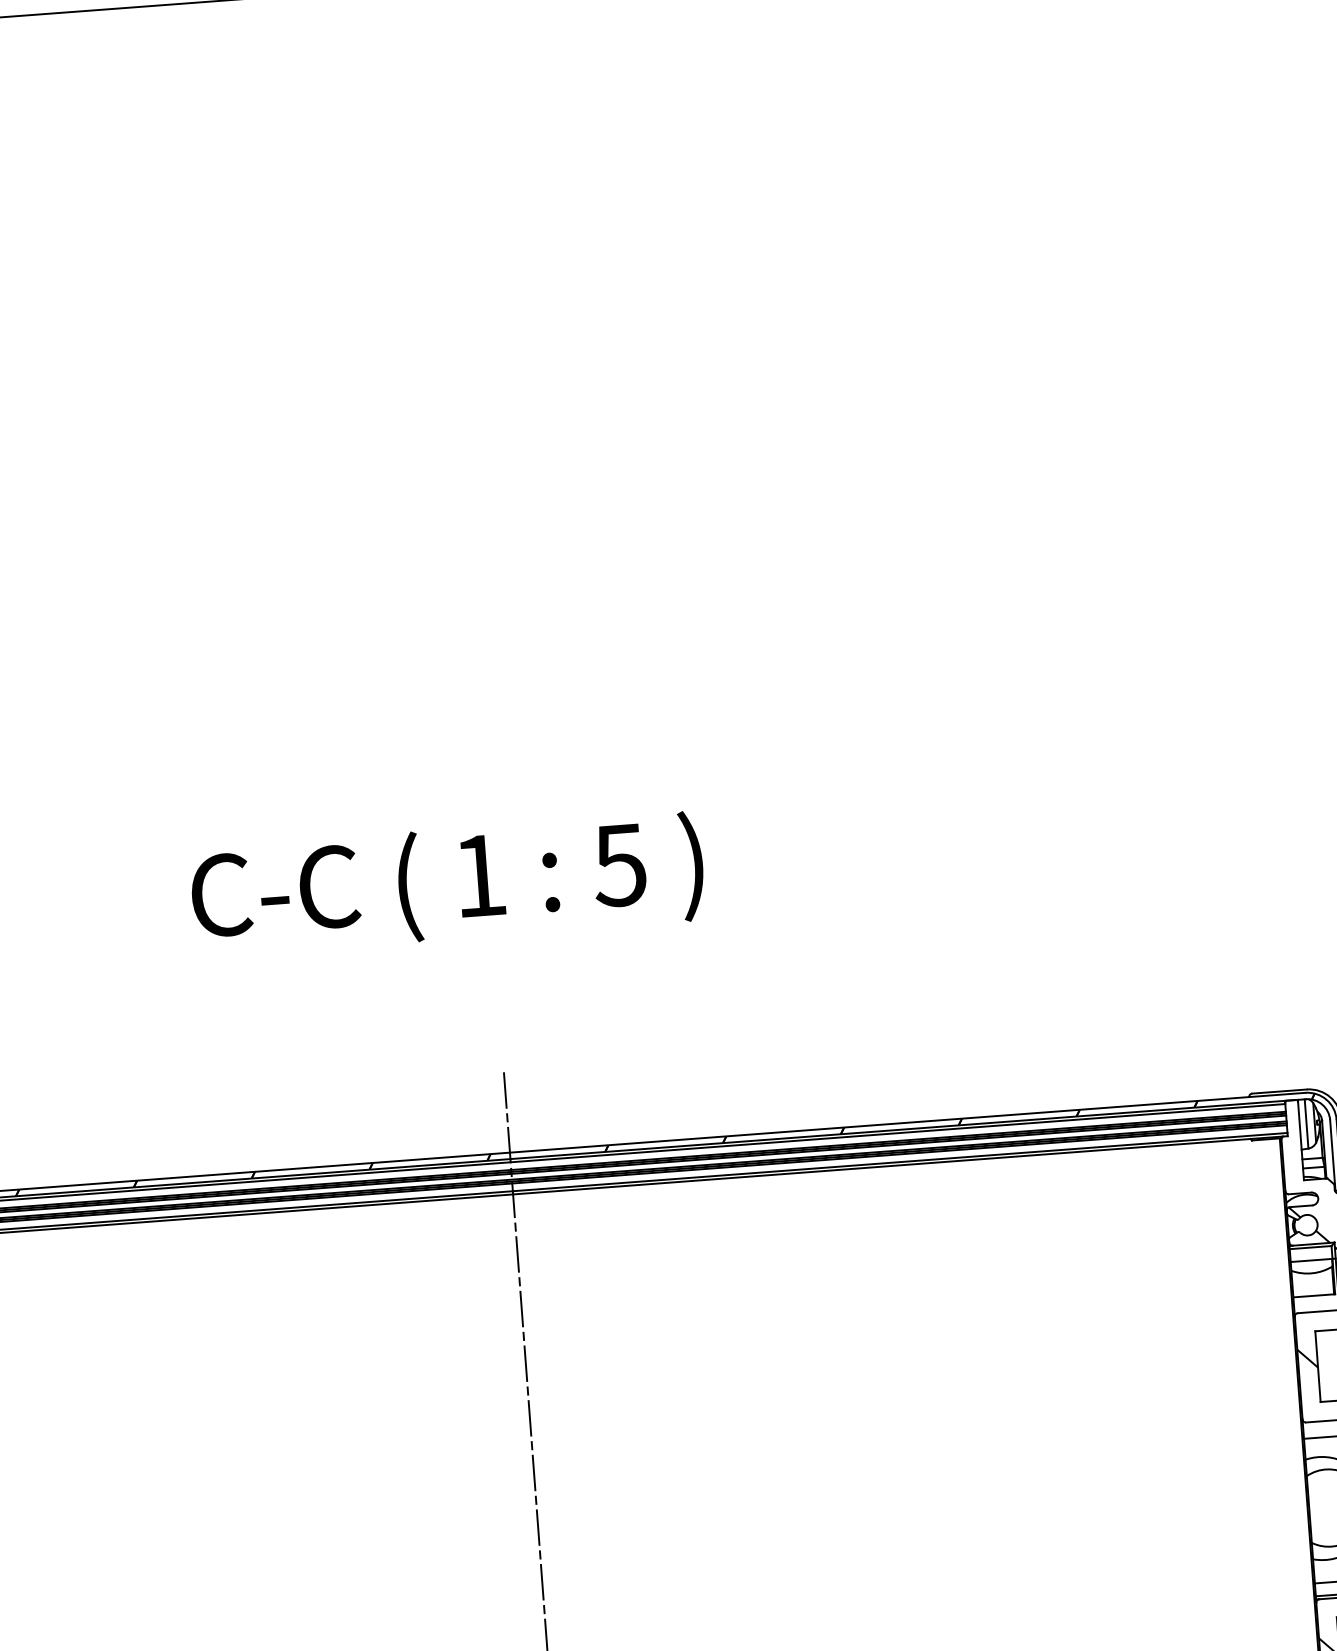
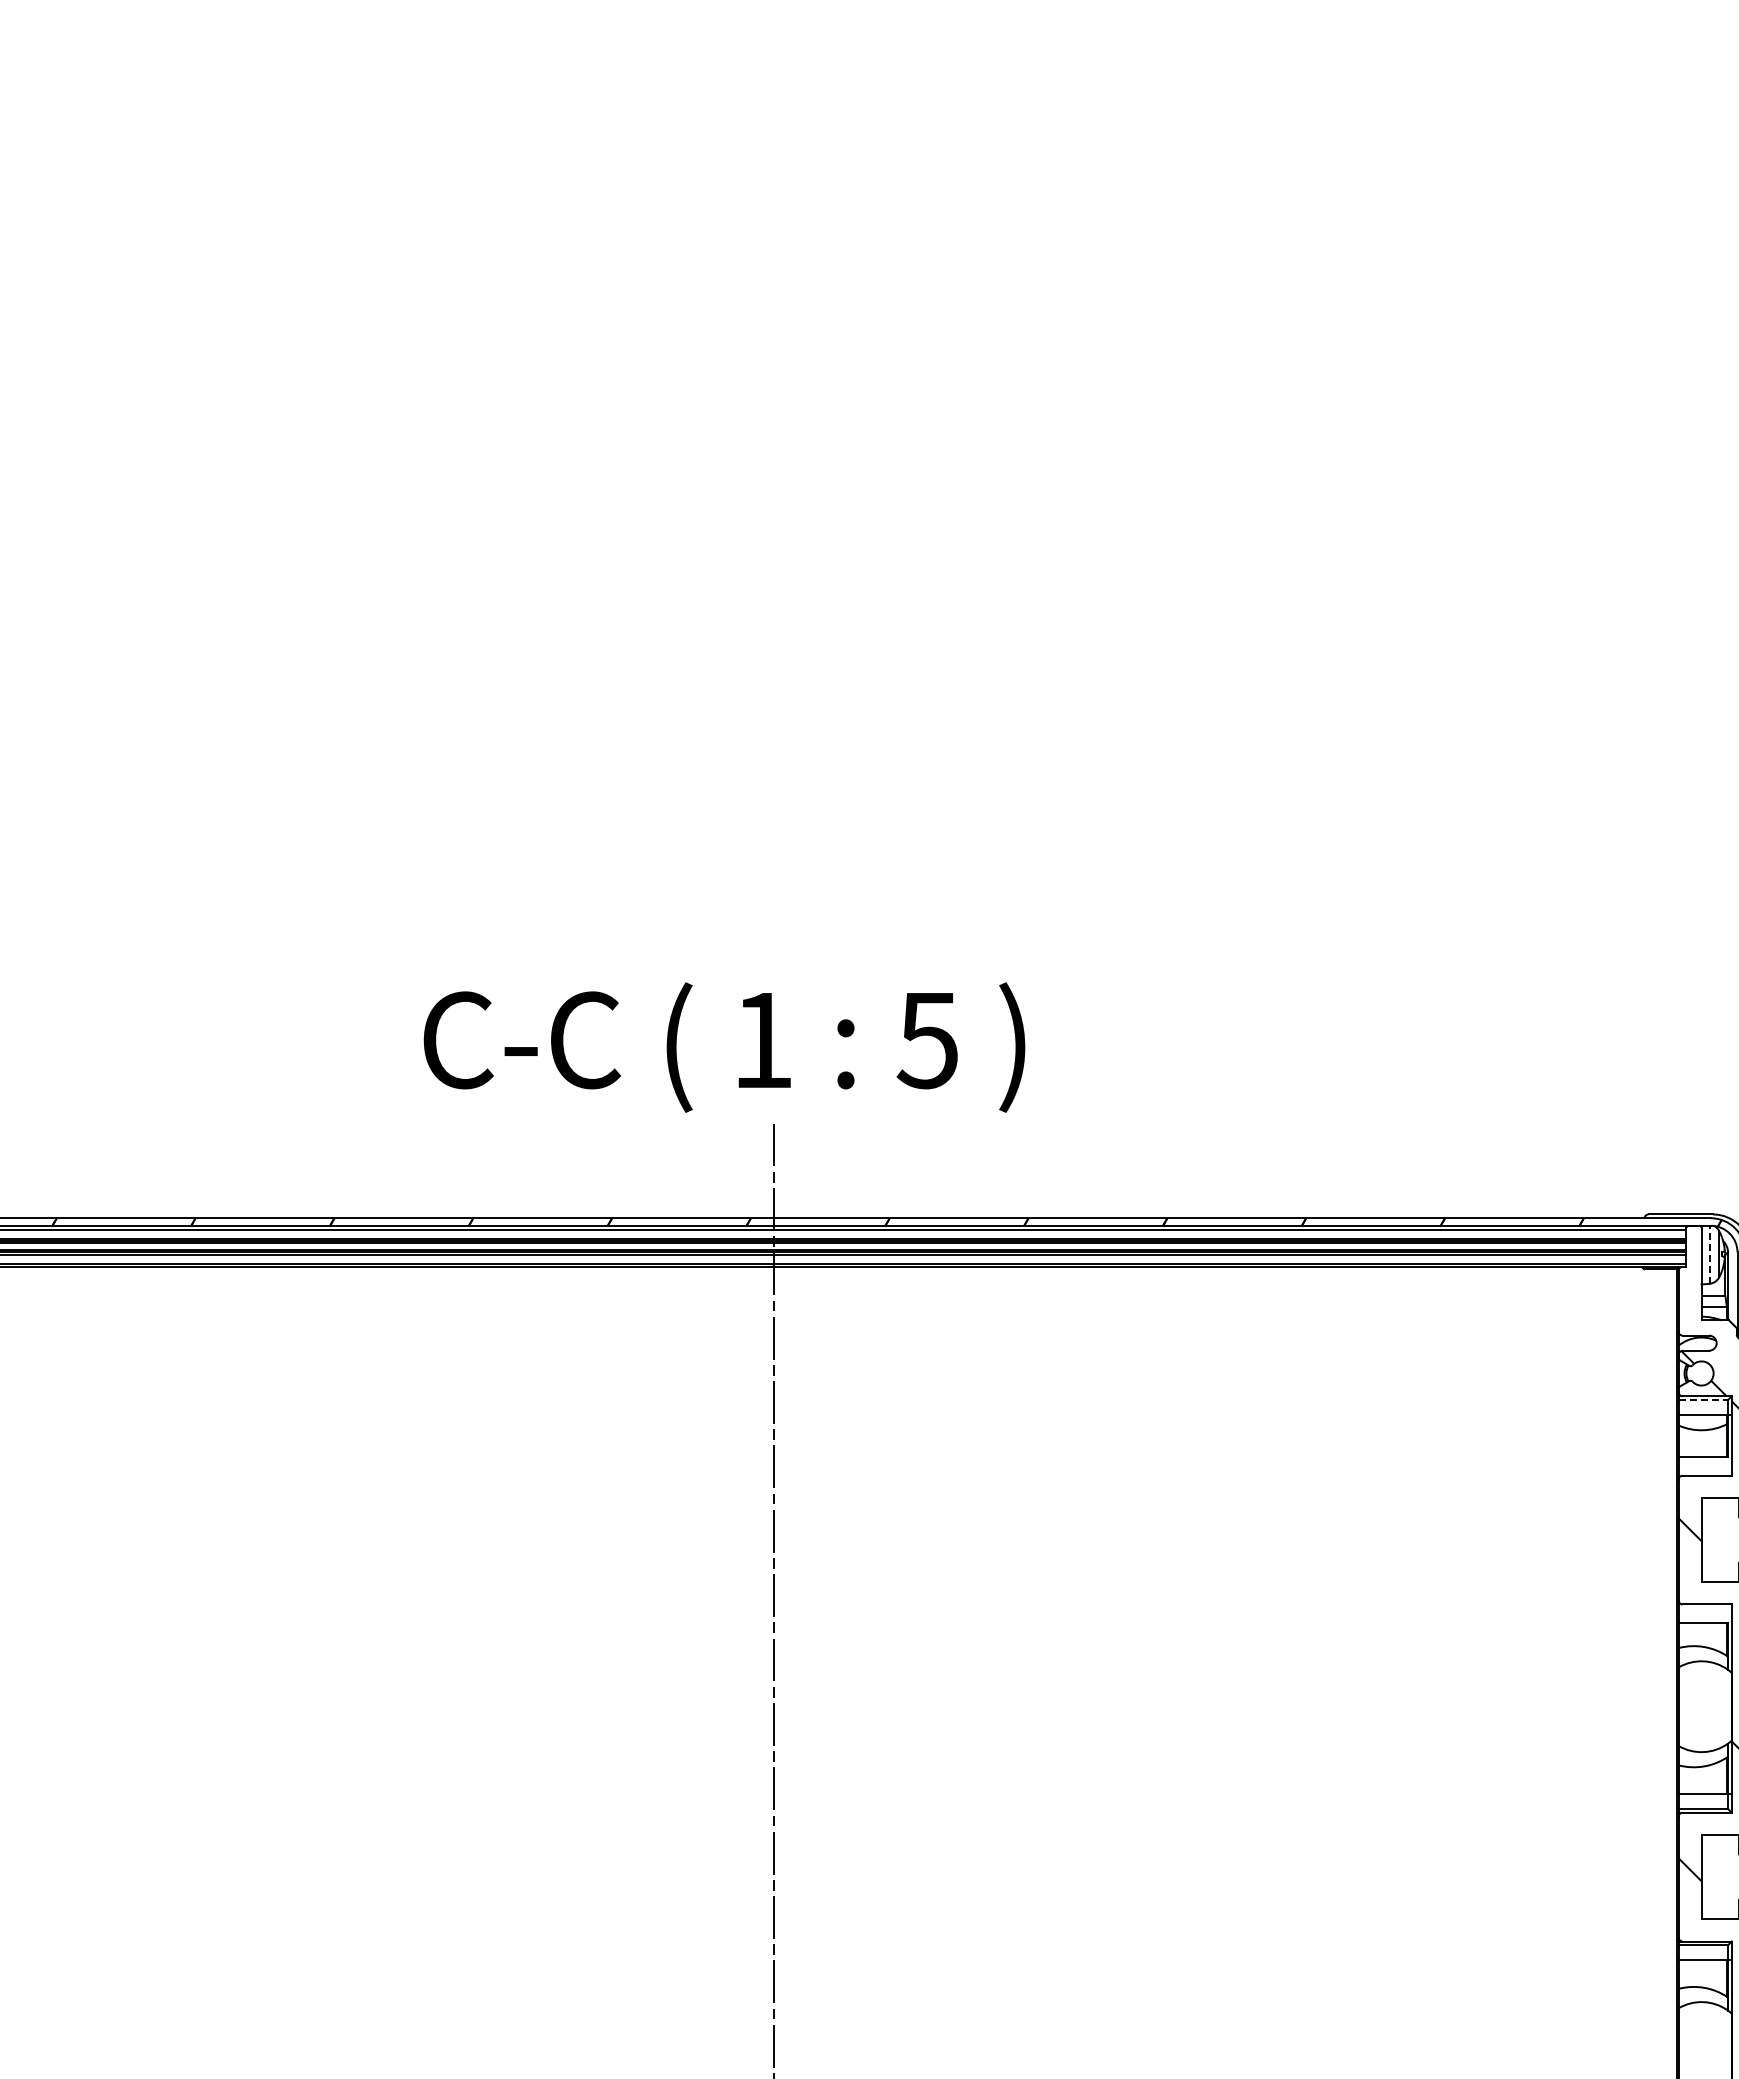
text: (447, 884) -> (724, 1047), moved
line: (1306, 1123) -> (1709, 1254), solid -> dashed
line: (1310, 1248) -> (1703, 1400), solid -> dashed

